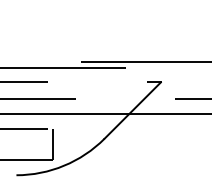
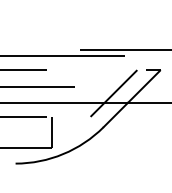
line: (114, 104) -> (113, 92), added

